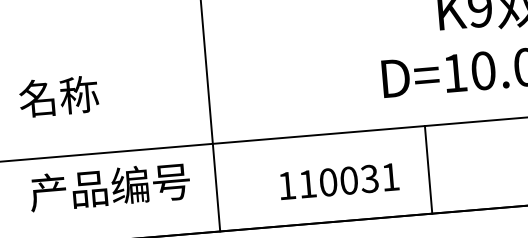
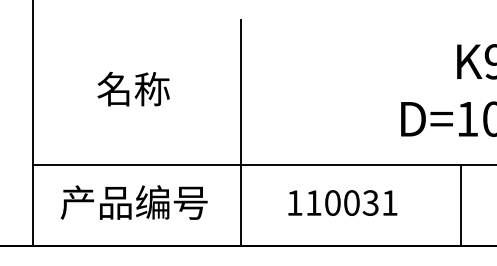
text: (58, 95) -> (133, 88), moved
line: (429, 170) -> (461, 205), moved
text: (338, 180) -> (342, 202), moved
text: (109, 187) -> (133, 202), moved

